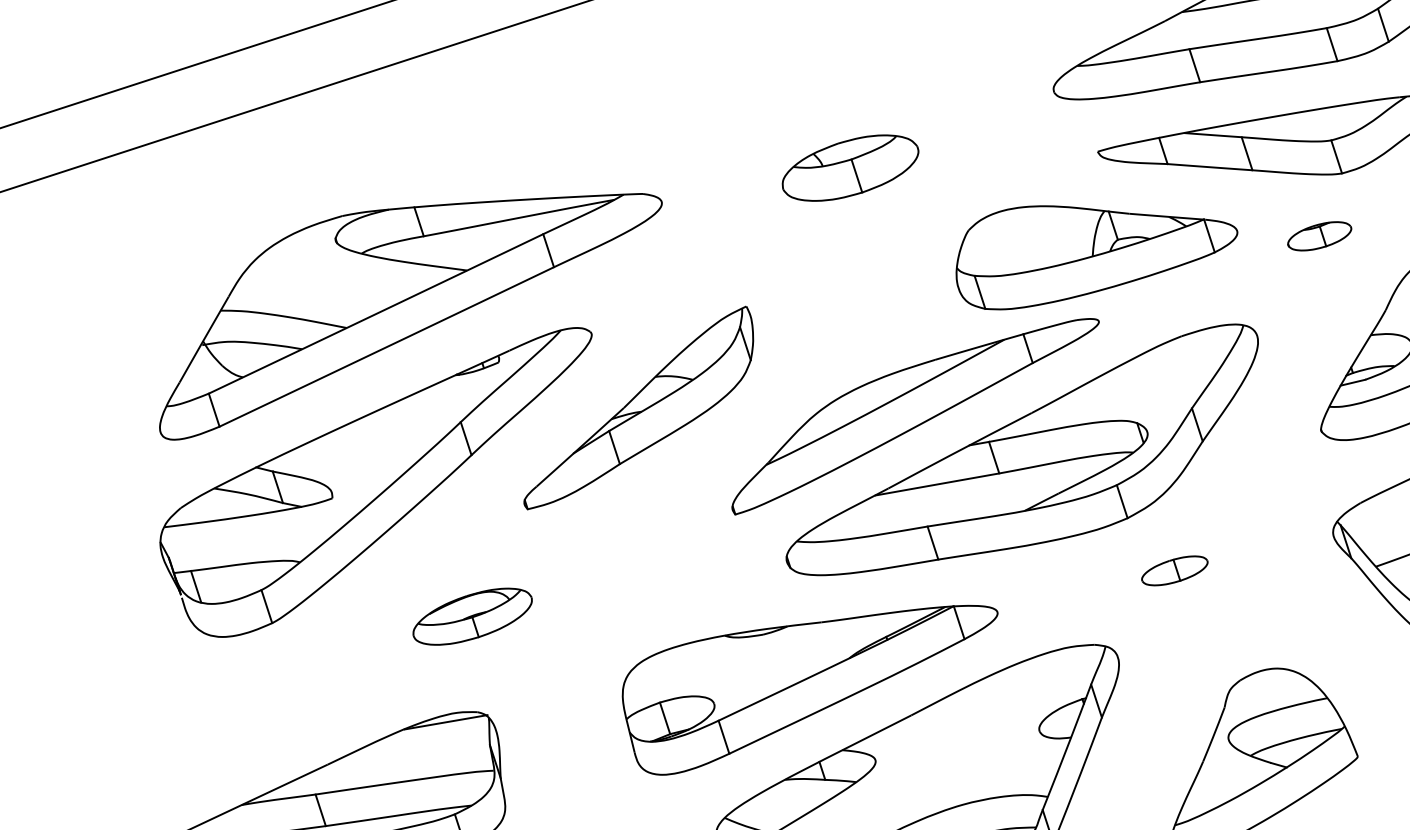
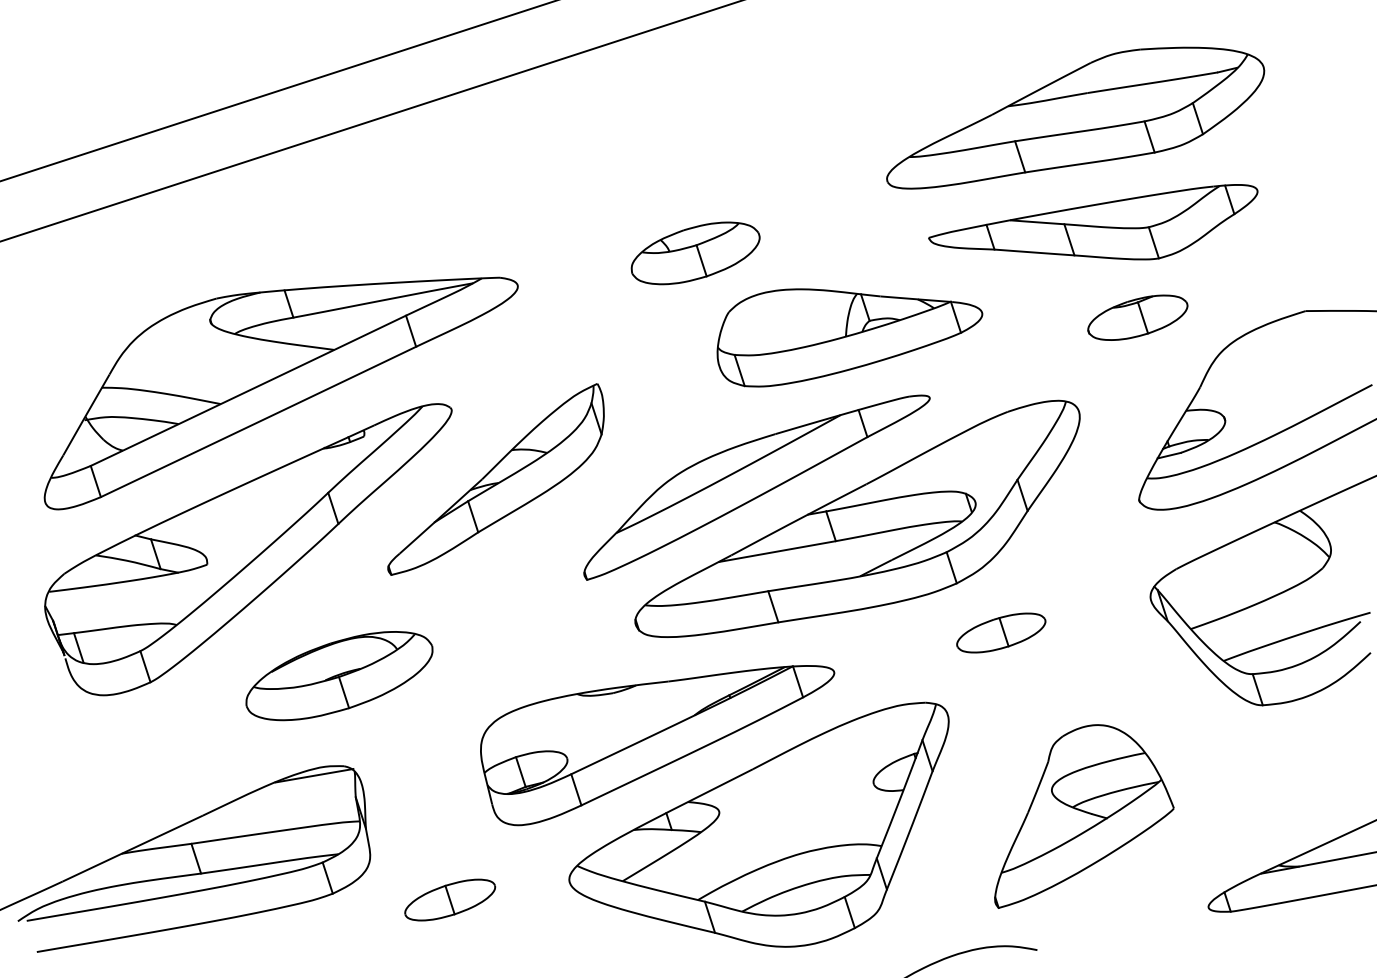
part: (1319, 236) -> (1137, 317), size x1.67
part: (1096, 257) -> (849, 337), moved
part: (1175, 570) -> (1001, 632), size x1.43
part: (472, 617) -> (339, 676), size x1.67

